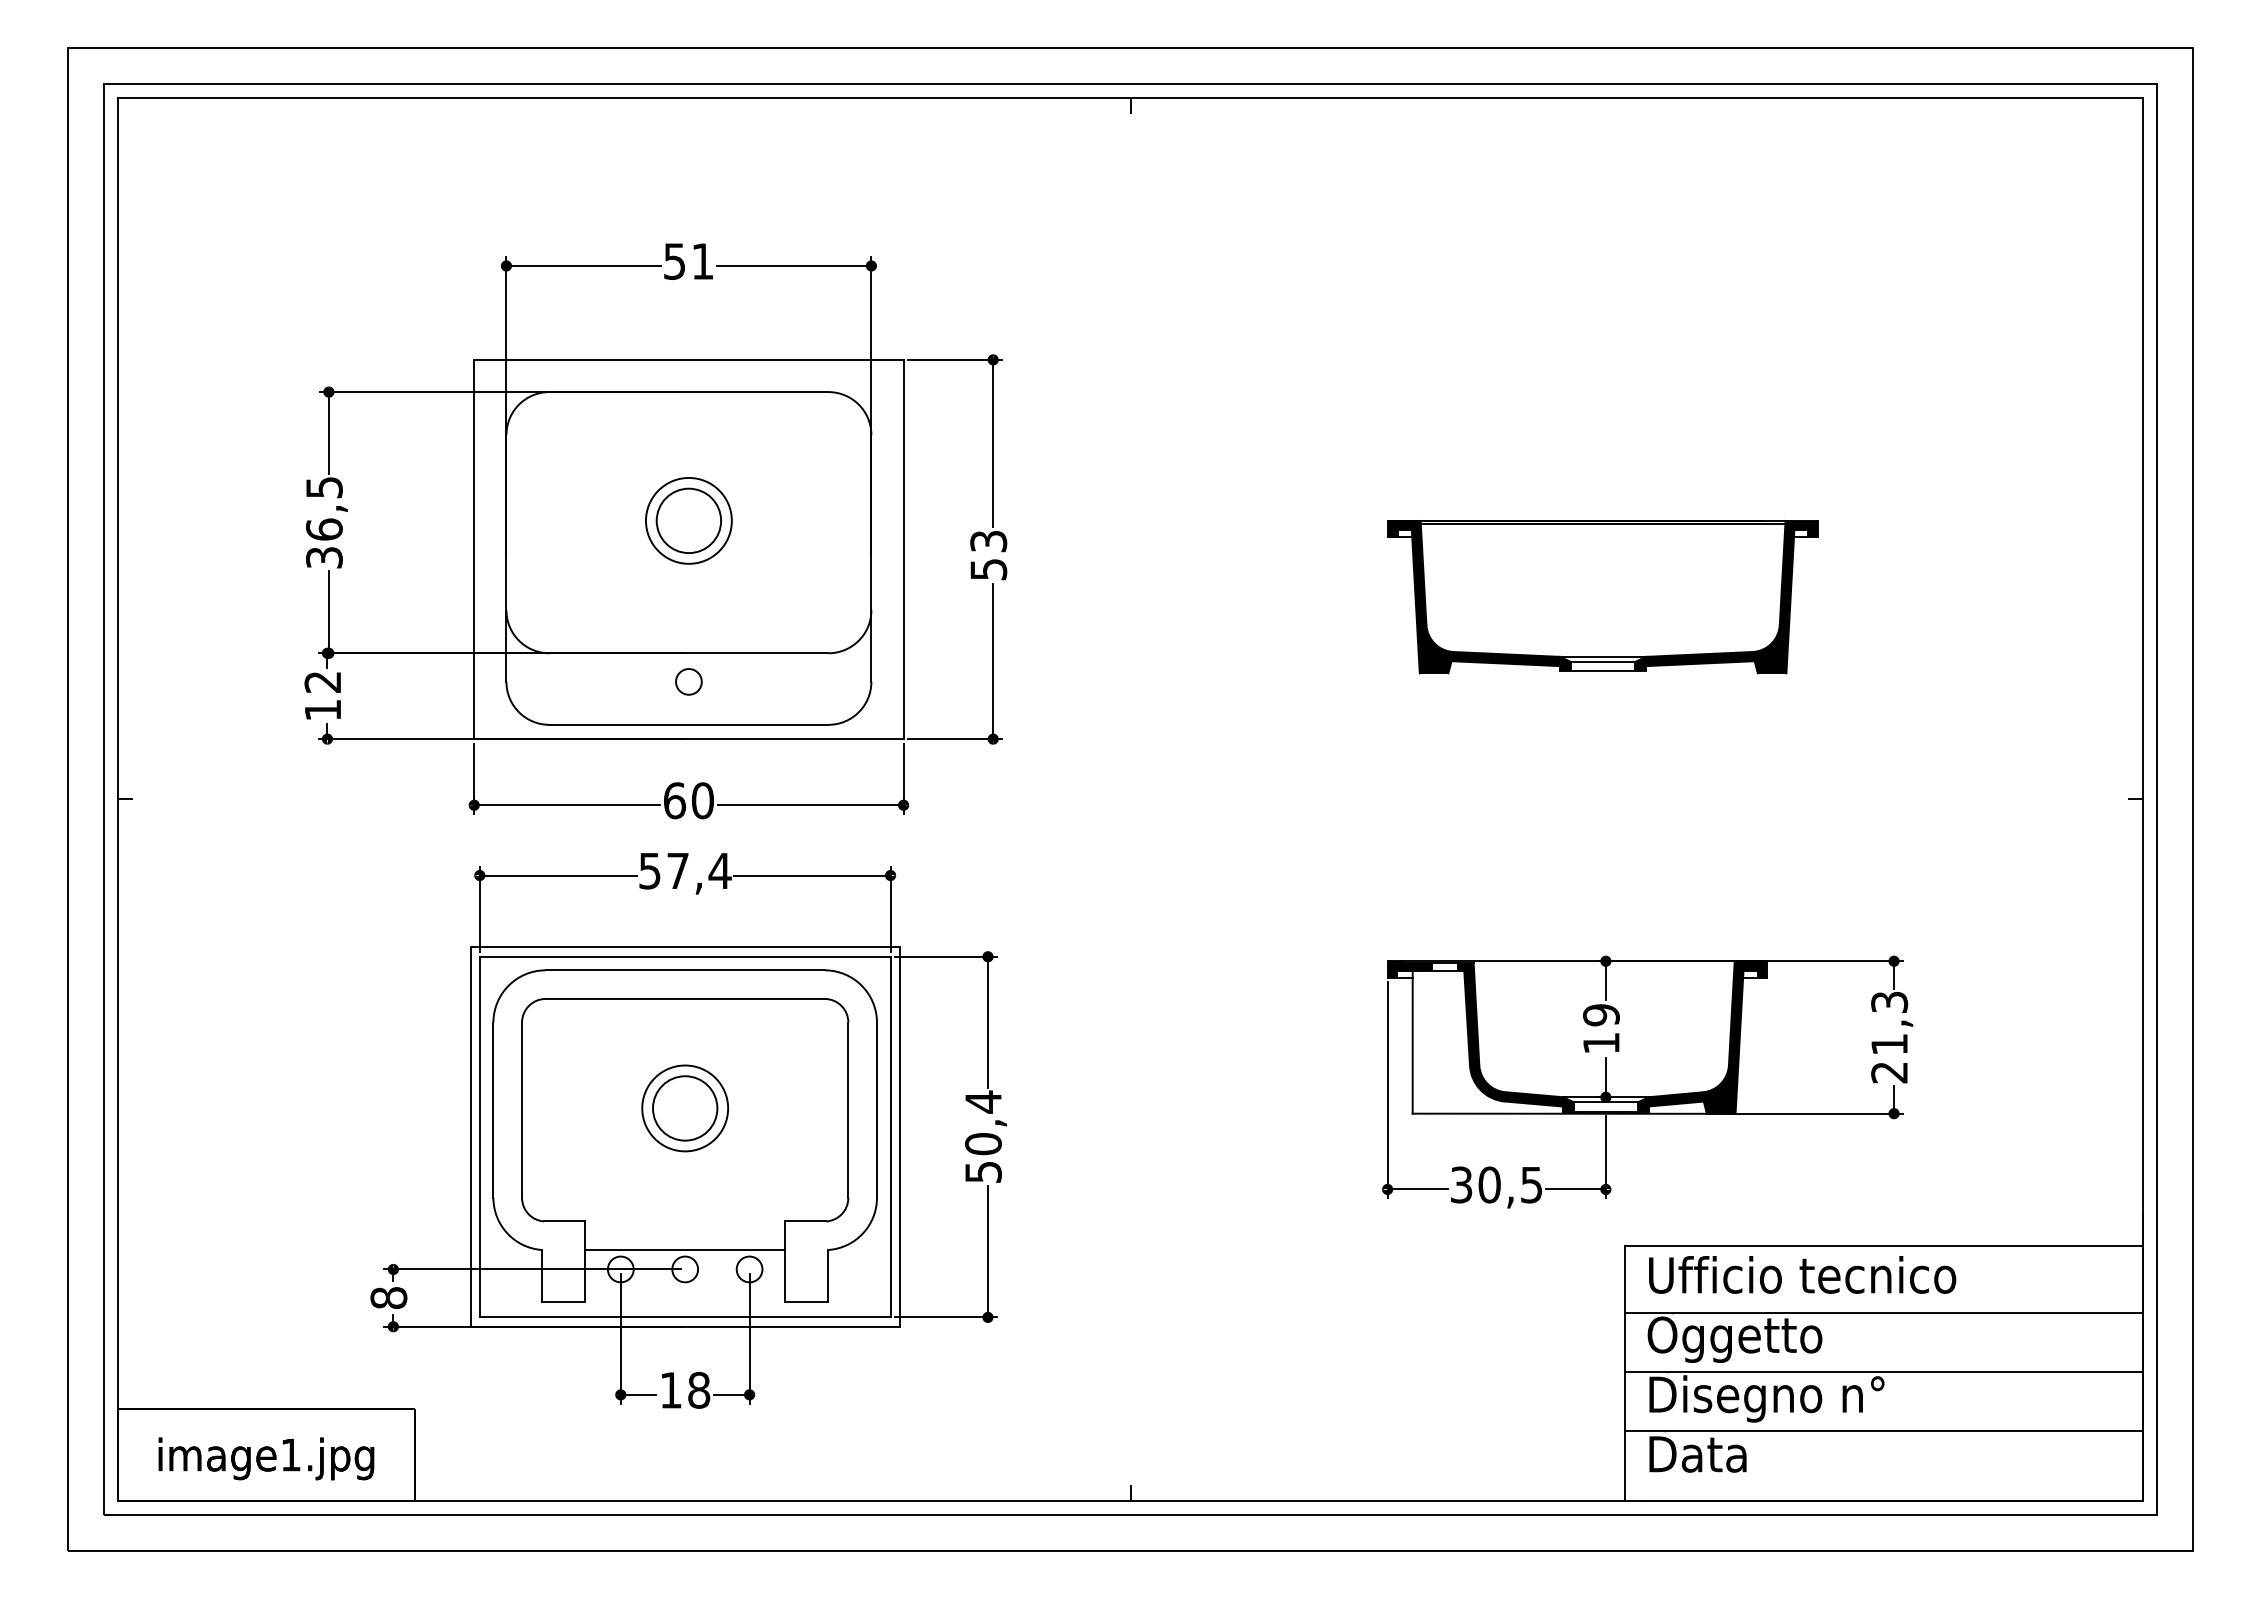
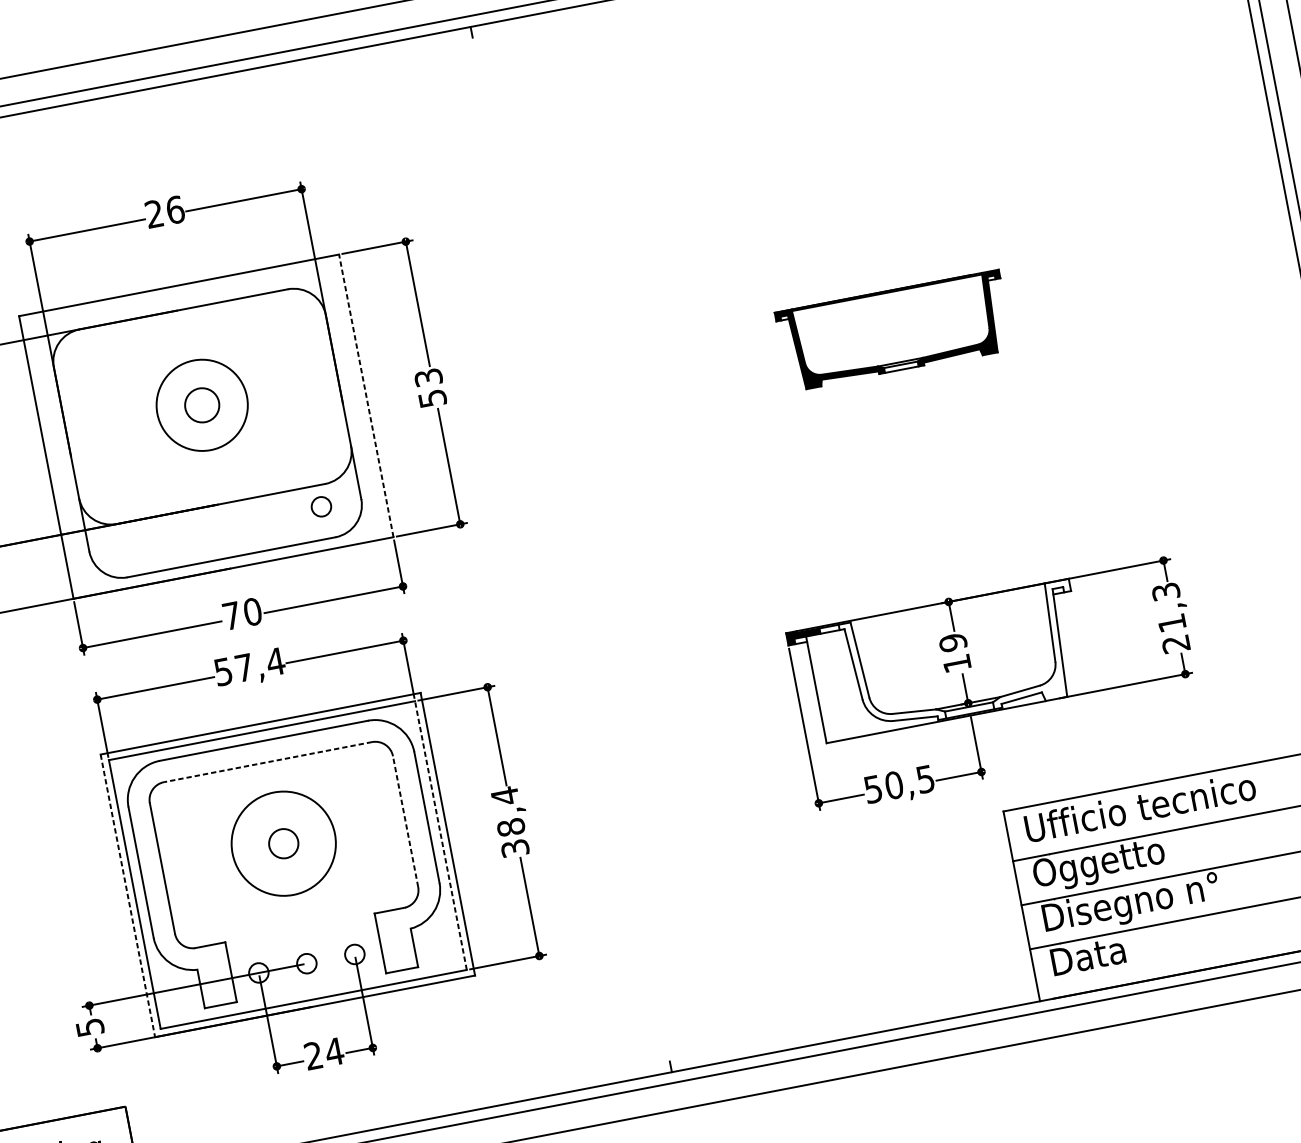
text: (689, 261) -> (165, 211), 51 -> 26
circle: (688, 520) -> (201, 405), size x0.7
circle: (688, 520) -> (201, 405), size x1.4
line: (903, 549) -> (366, 395), solid -> dashed
part: (1602, 597) -> (894, 331), size x0.7
circle: (688, 681) -> (321, 506), moved
text: (675, 800) -> (232, 615), 60 -> 70
line: (685, 998) -> (268, 761), solid -> dashed
fill: (1515, 1037) -> (892, 671), removed
fill: (1702, 1037) -> (1031, 644), removed
circle: (685, 1108) -> (284, 843), size x0.6
circle: (685, 1108) -> (284, 843), size x1.6
line: (848, 1110) -> (405, 821), solid -> dashed
line: (890, 1136) -> (440, 835), solid -> dashed
line: (470, 1137) -> (127, 896), solid -> dashed
text: (983, 1157) -> (513, 837), 50,4 -> 38,4
text: (1461, 1184) -> (873, 789), 30,5 -> 50,5
line: (685, 1250) -> (304, 949), removed
text: (388, 1298) -> (89, 1027), 8 -> 5
text: (685, 1389) -> (324, 1053), 18 -> 24

